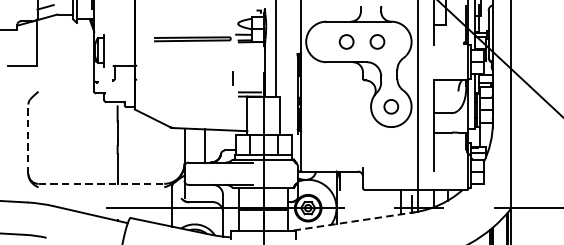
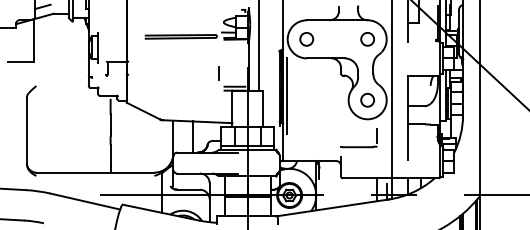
circle: (346, 42) -> (306, 39), moved
circle: (377, 42) -> (367, 39), moved
line: (304, 101) -> (286, 95), added
line: (28, 139) -> (26, 130), dashed -> solid
part: (381, 156) -> (358, 146), added
line: (101, 183) -> (95, 172), dashed -> solid
line: (353, 220) -> (332, 207), dashed -> solid

